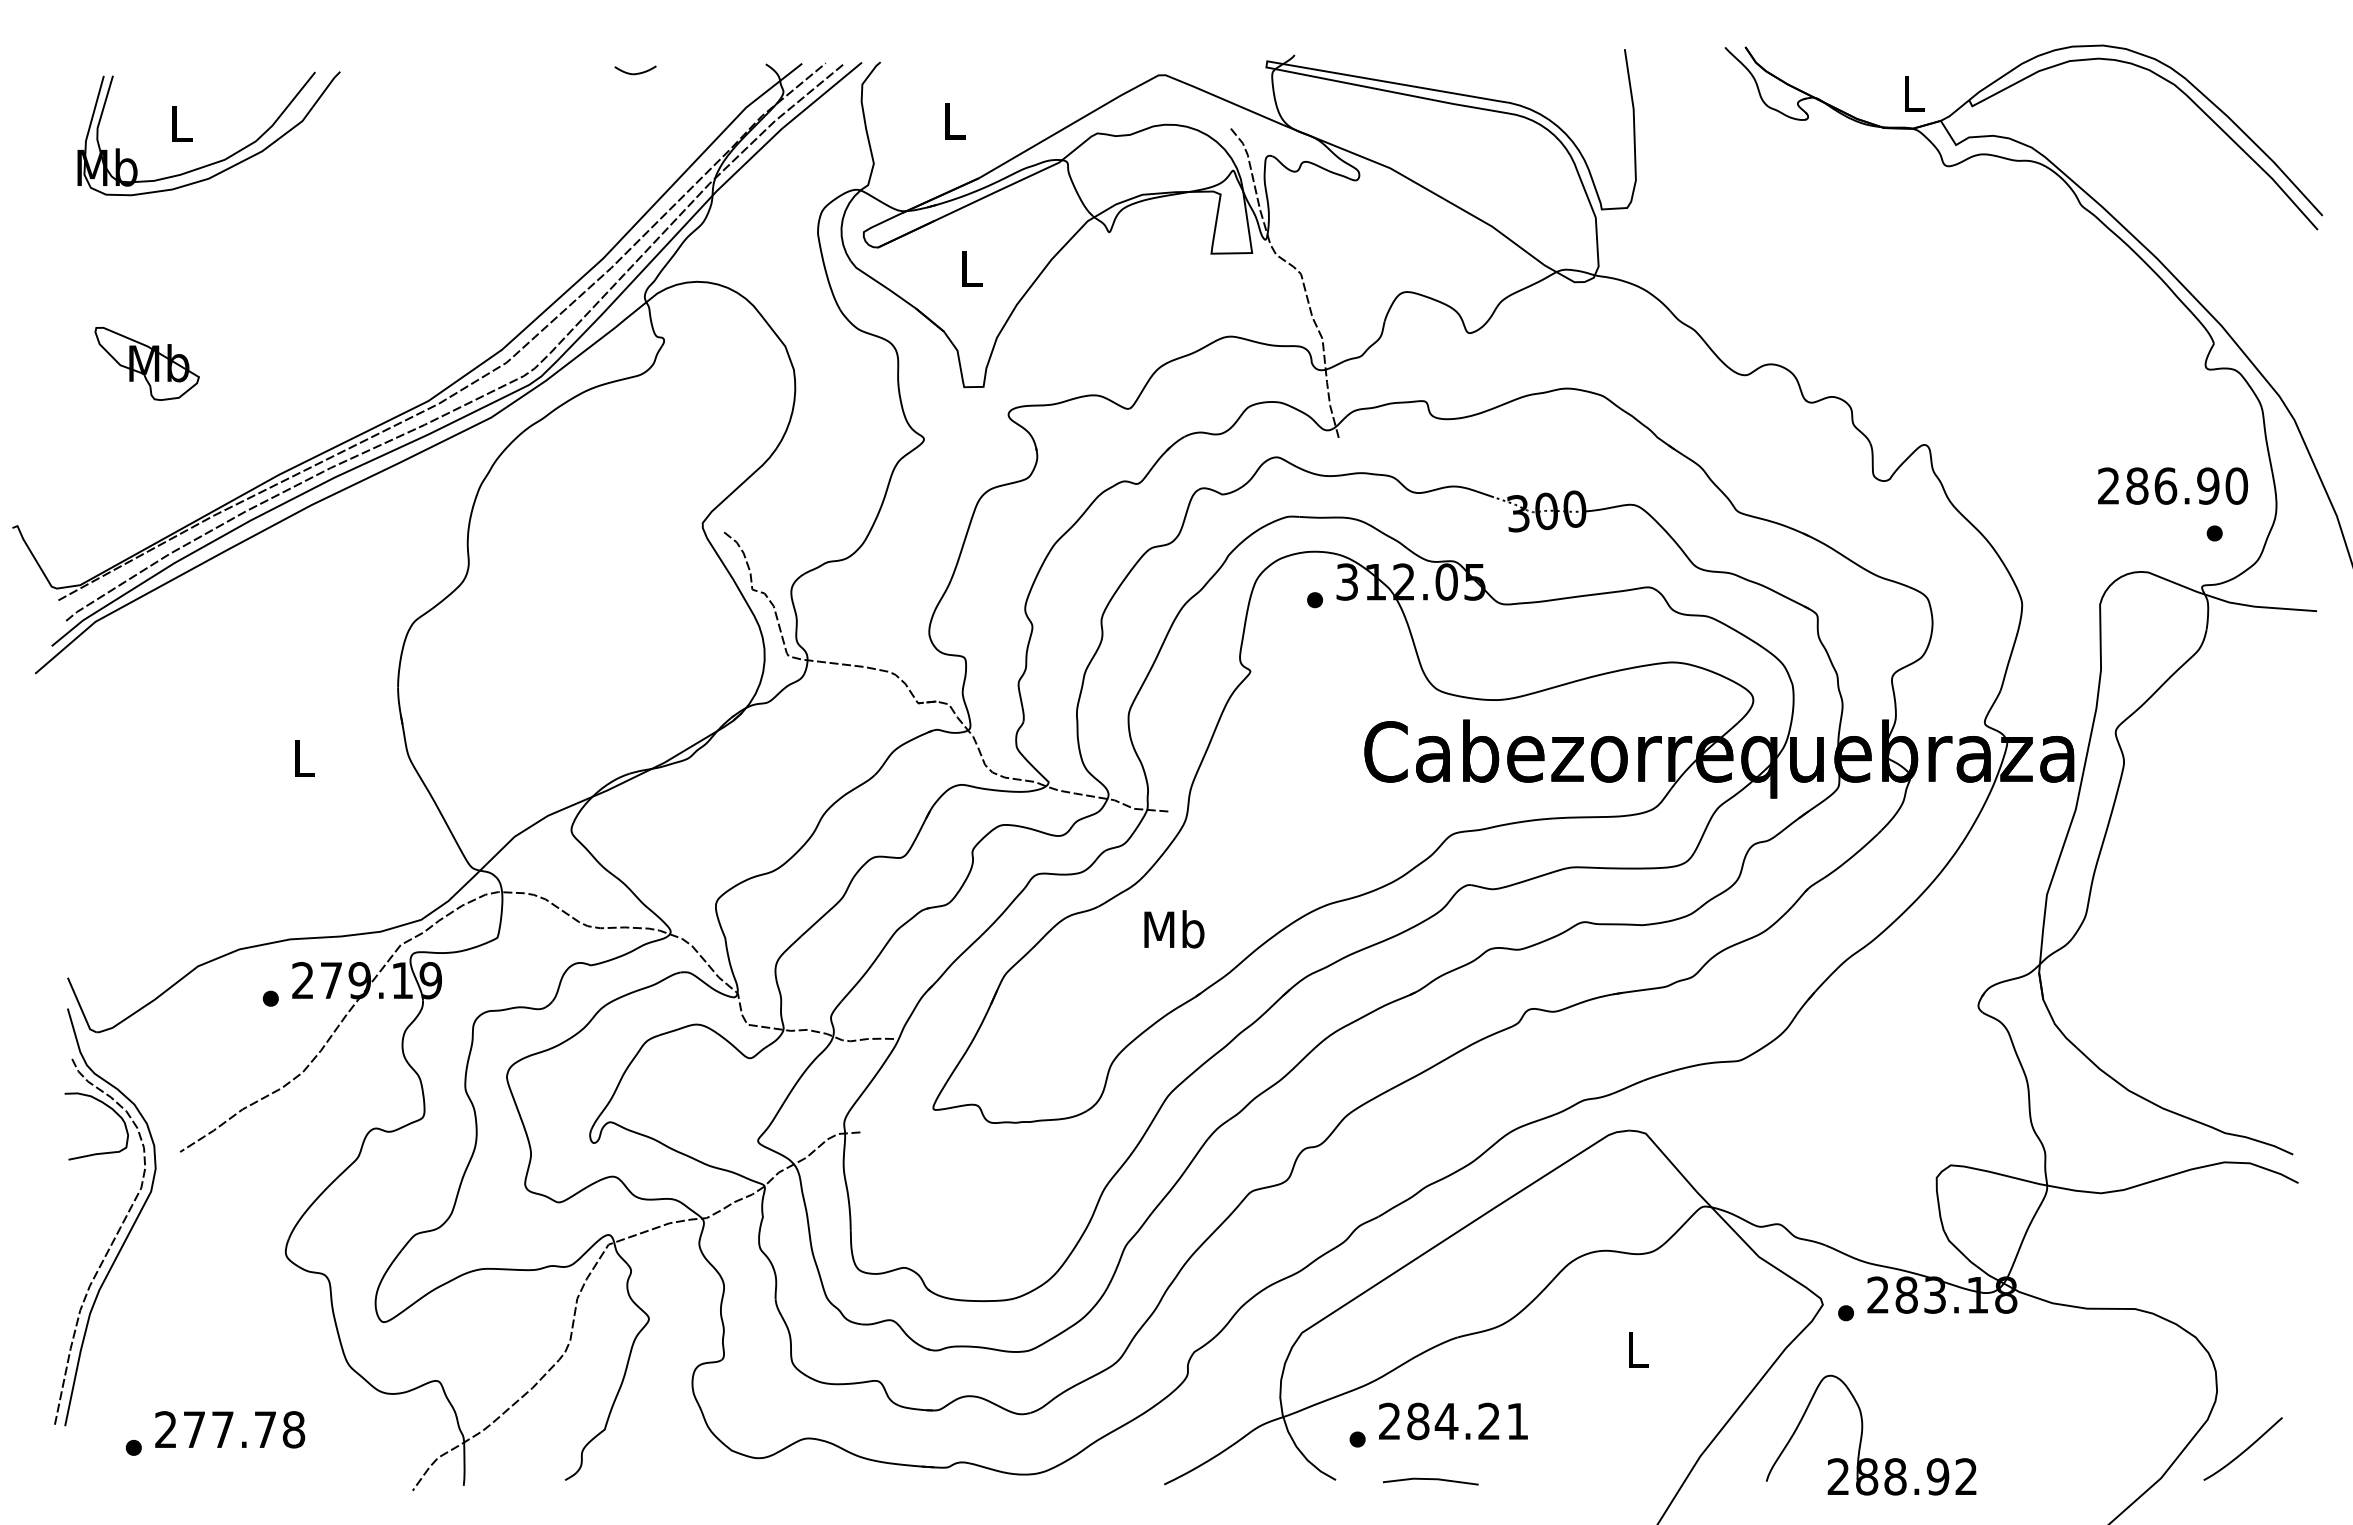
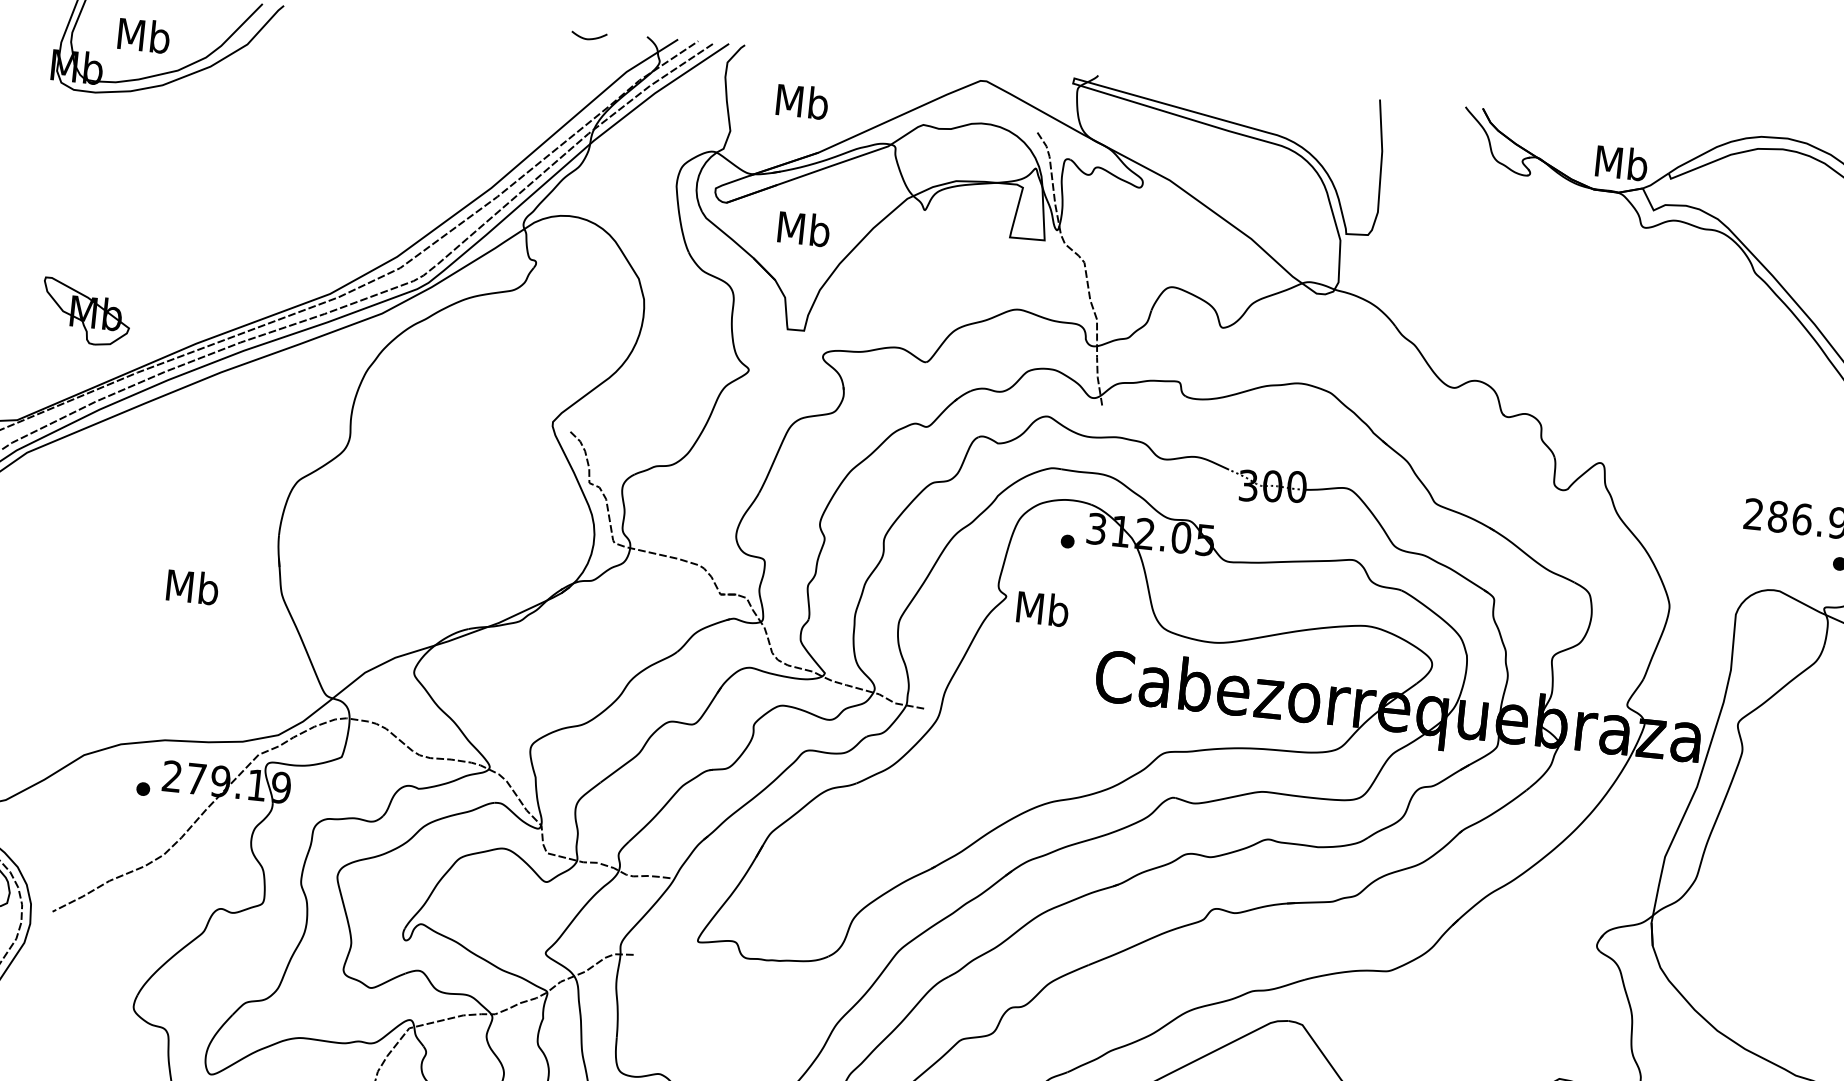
curve: (637, 72) -> (590, 38), moved
text: (1913, 93) -> (1621, 162), L -> Mb
text: (954, 120) -> (802, 101), L -> Mb
text: (181, 123) -> (144, 35), L -> Mb
text: (971, 268) -> (804, 228), L -> Mb
part: (146, 363) -> (85, 312), moved
text: (304, 758) -> (193, 587), L -> Mb
text: (1174, 929) -> (1043, 609), moved

